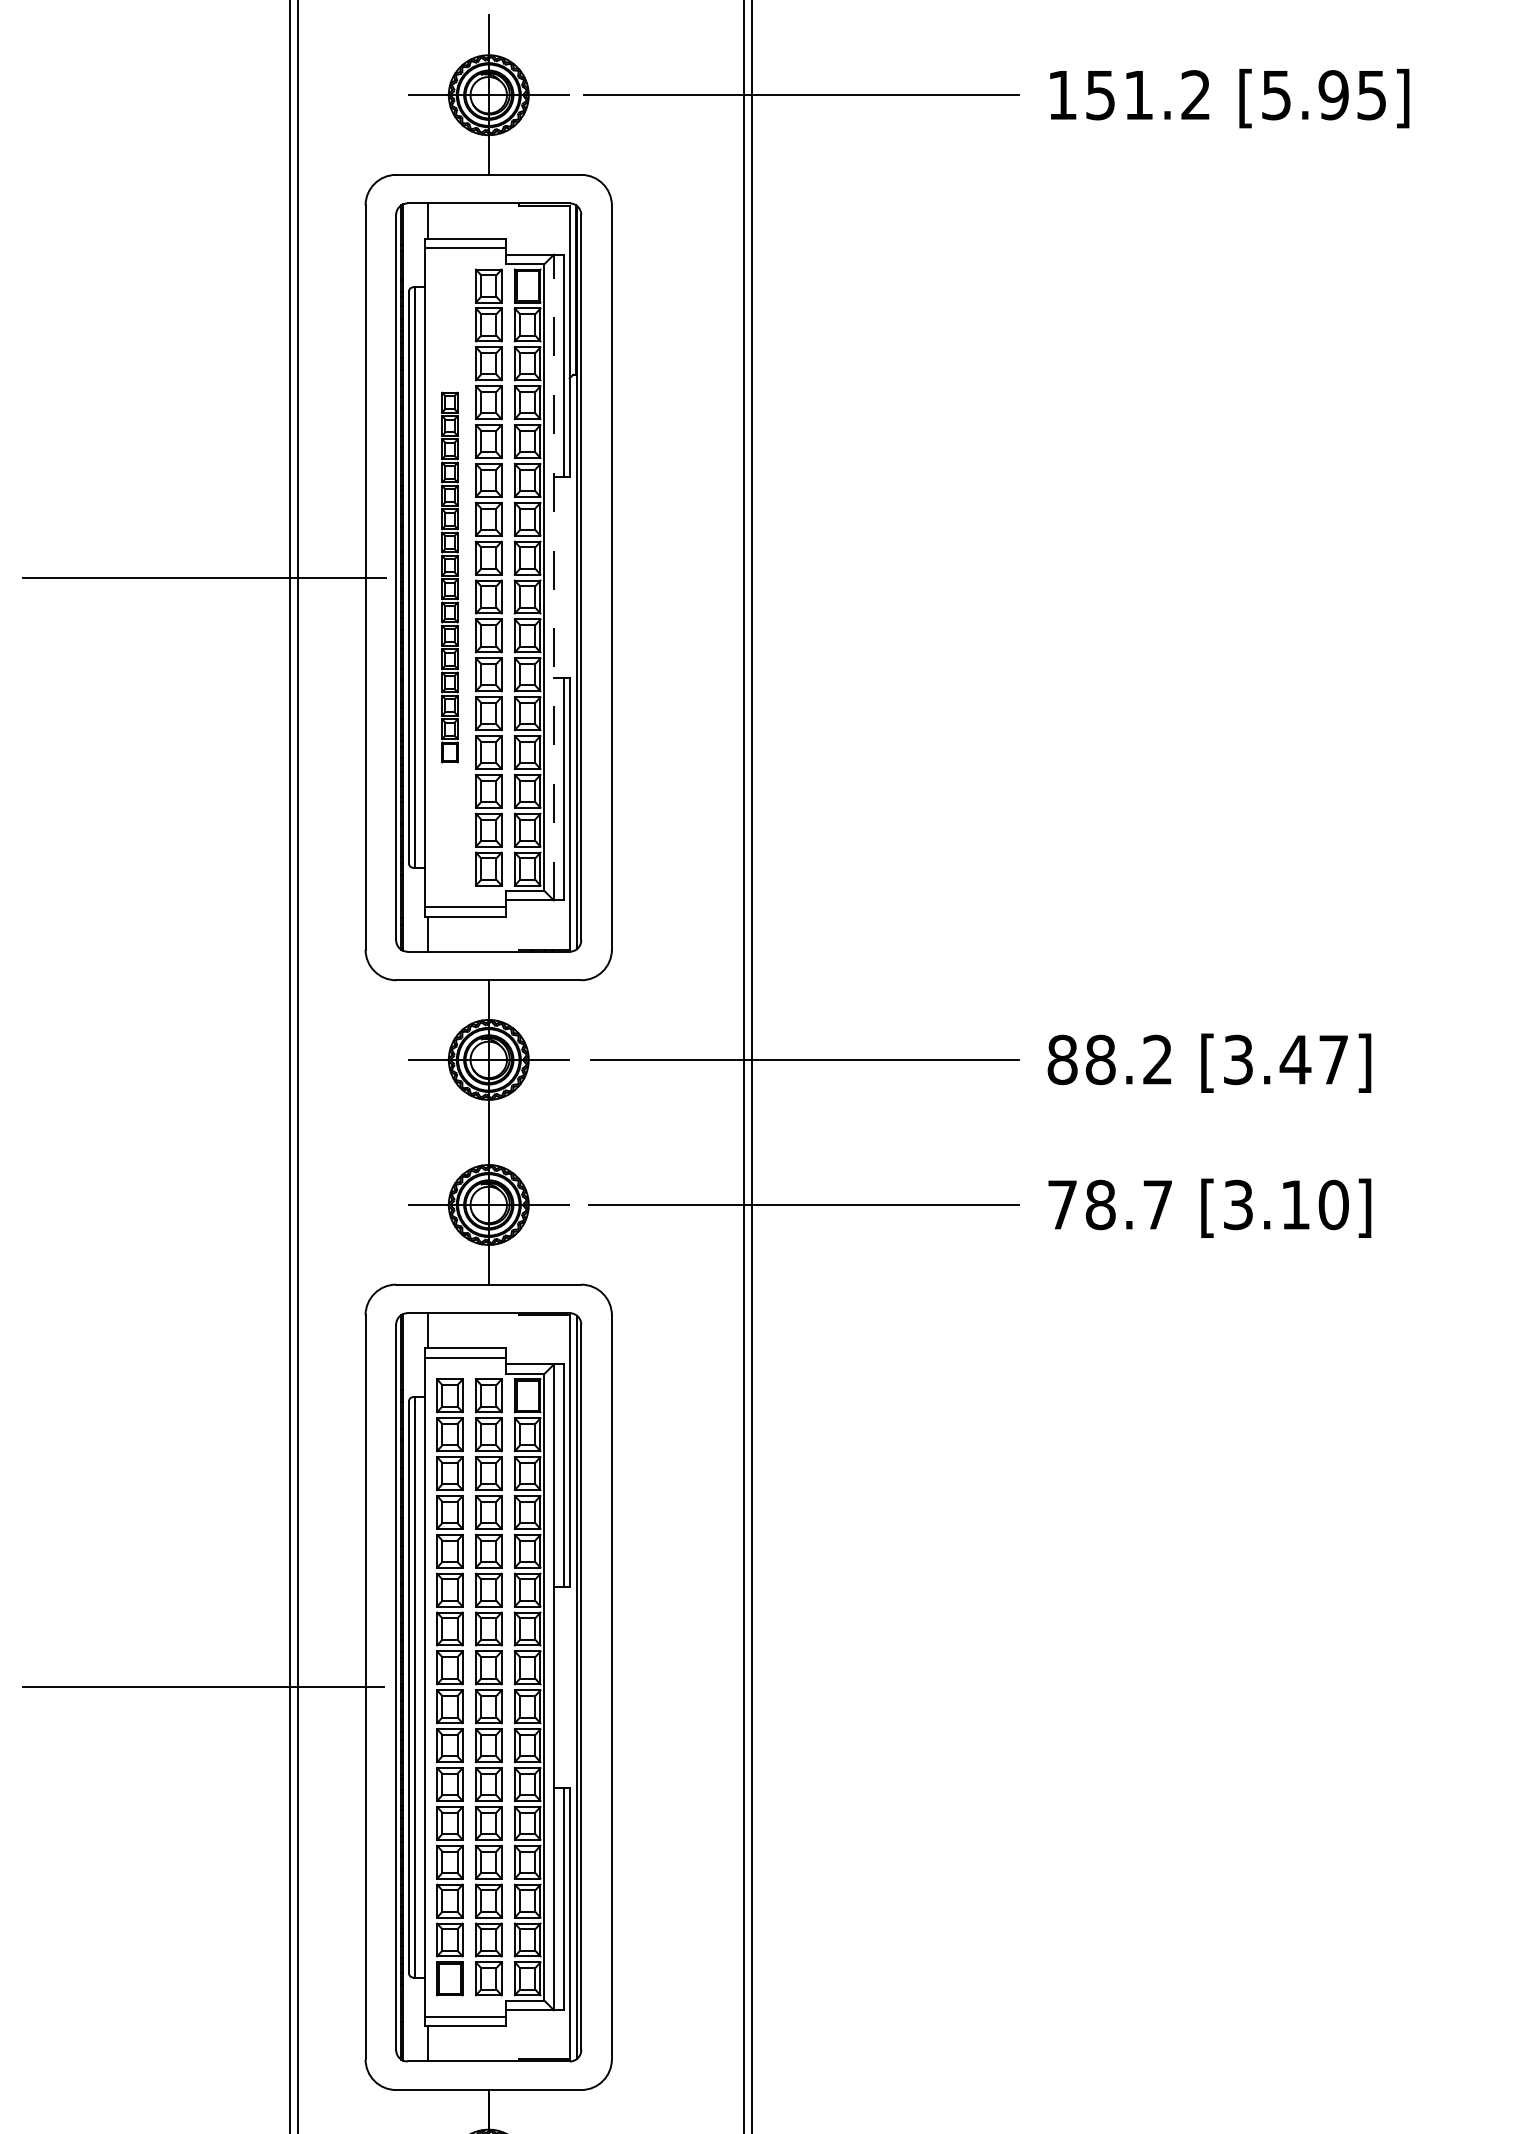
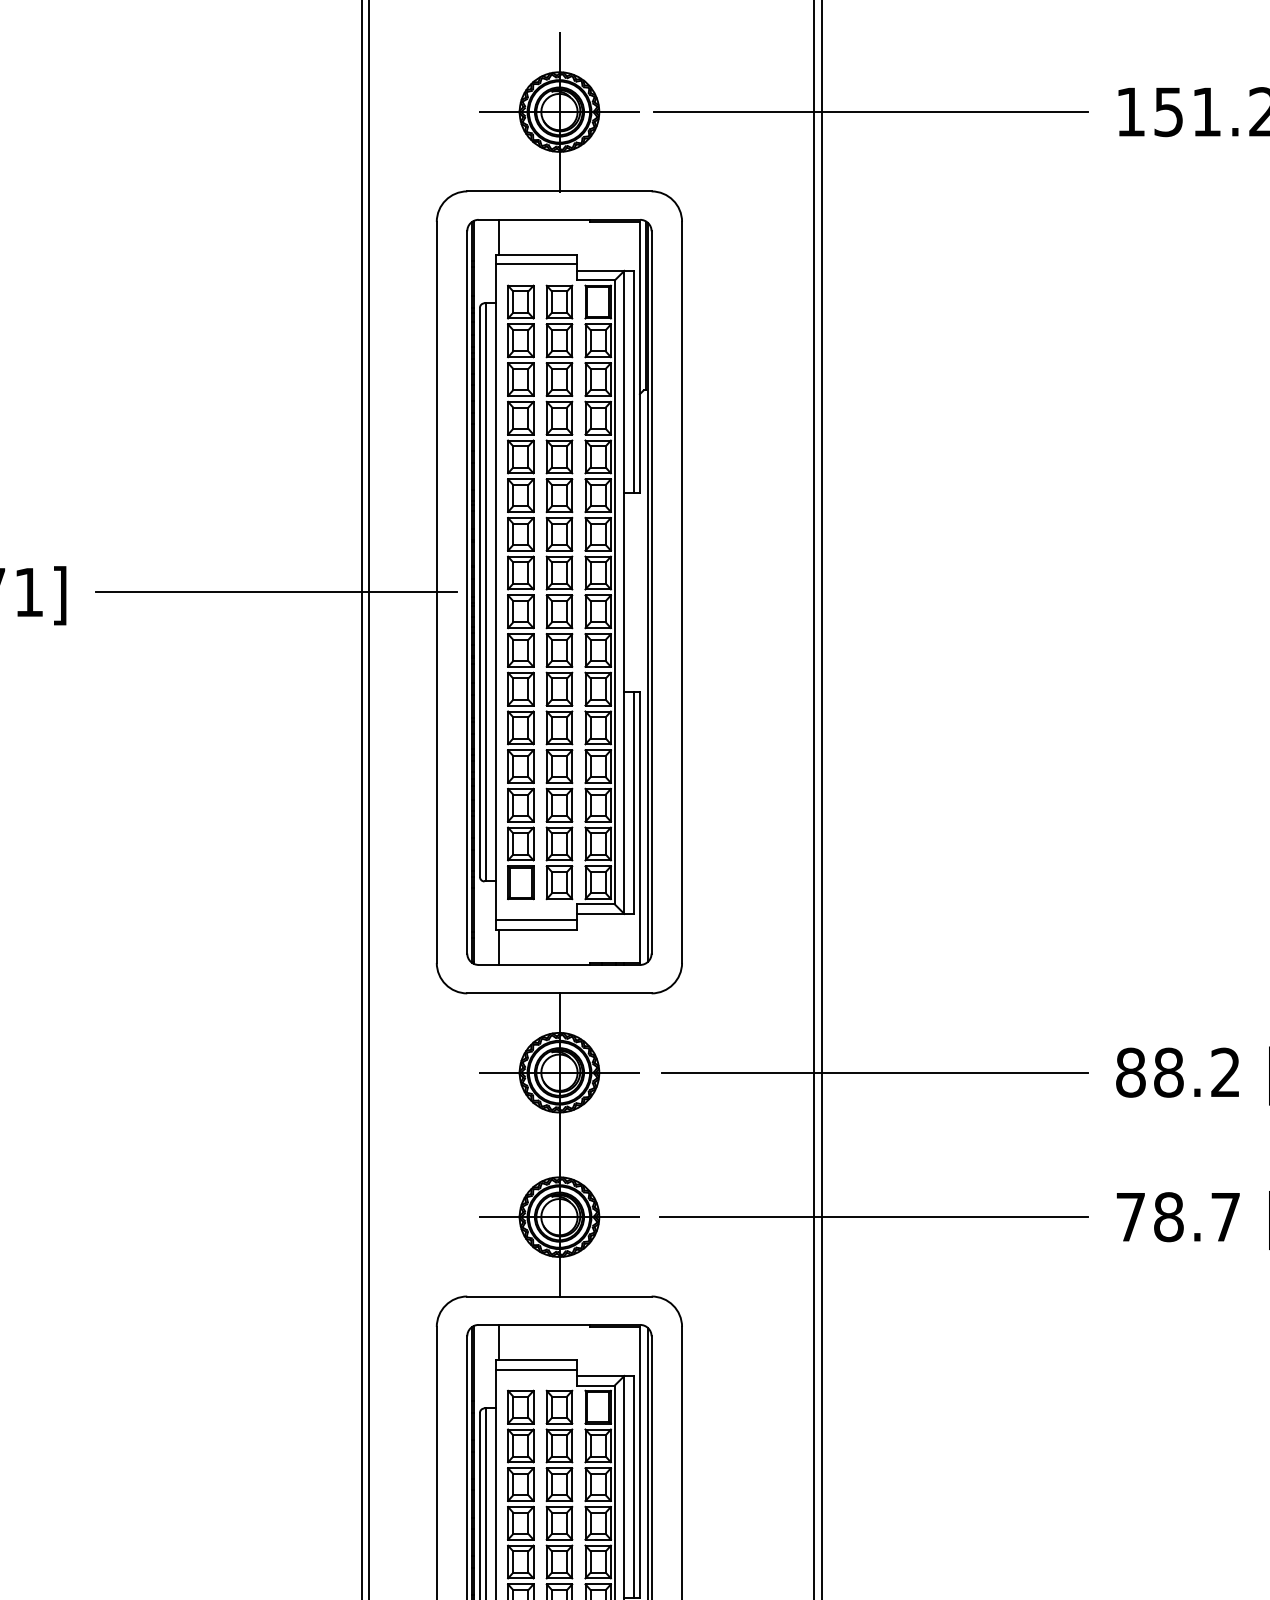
part: (449, 577) -> (520, 592), size x1.67
line: (553, 577) -> (623, 592), dashed -> solid

